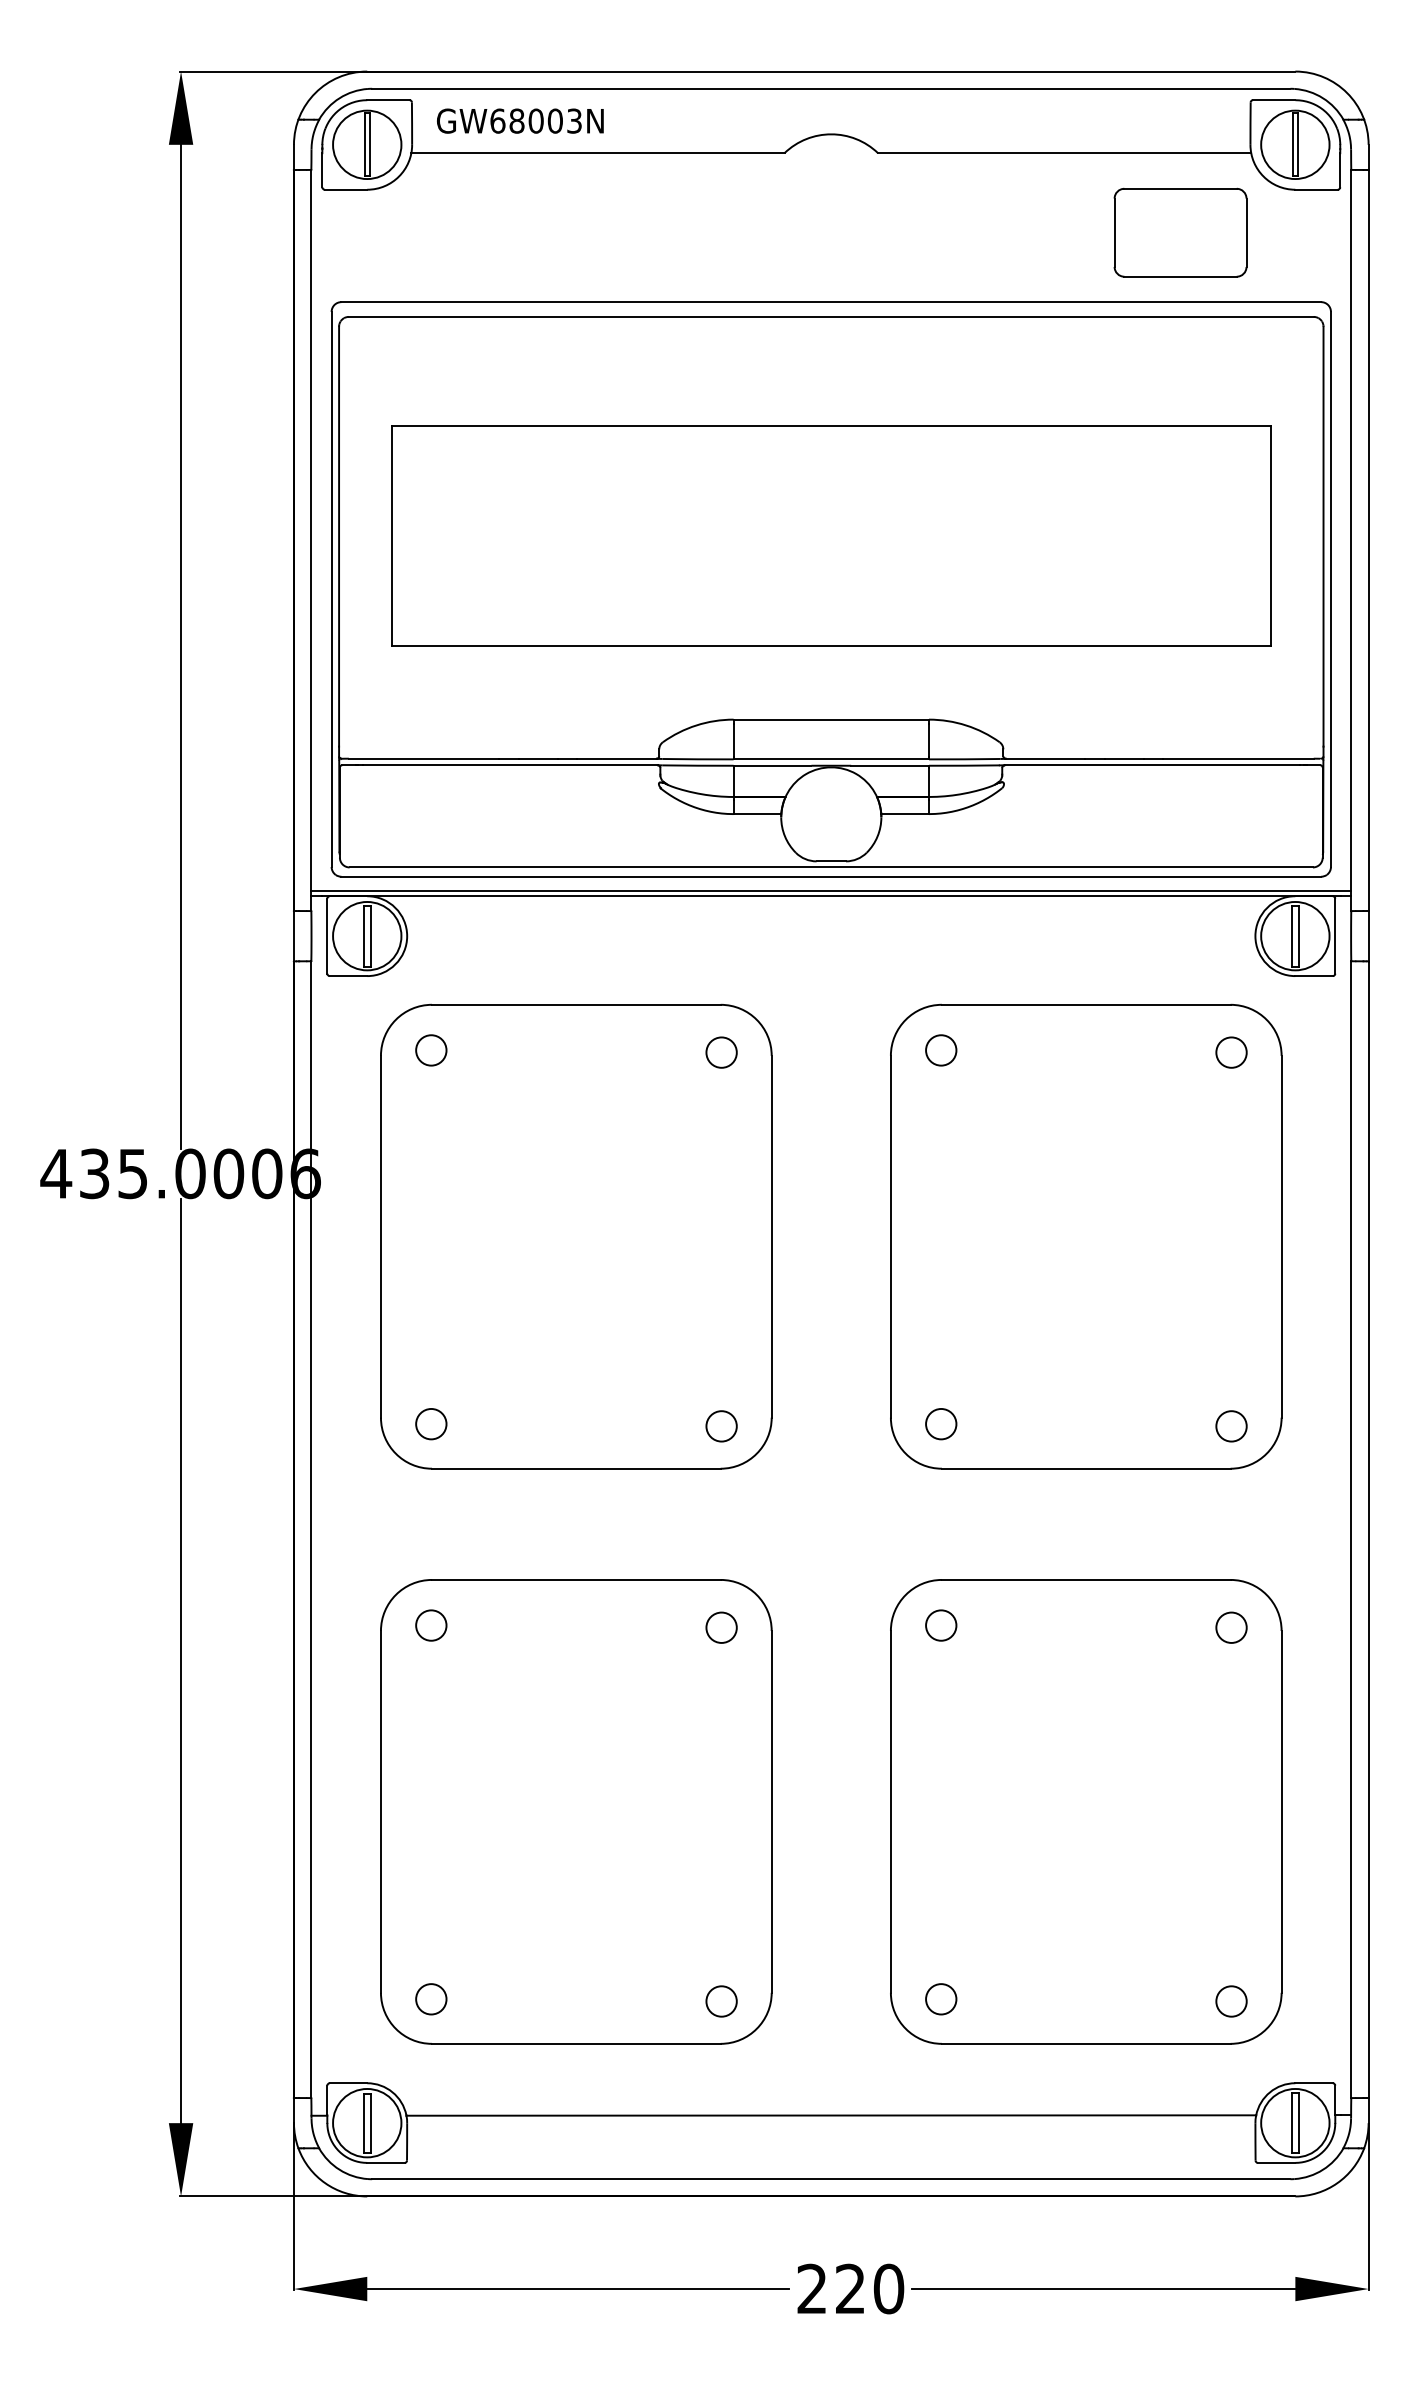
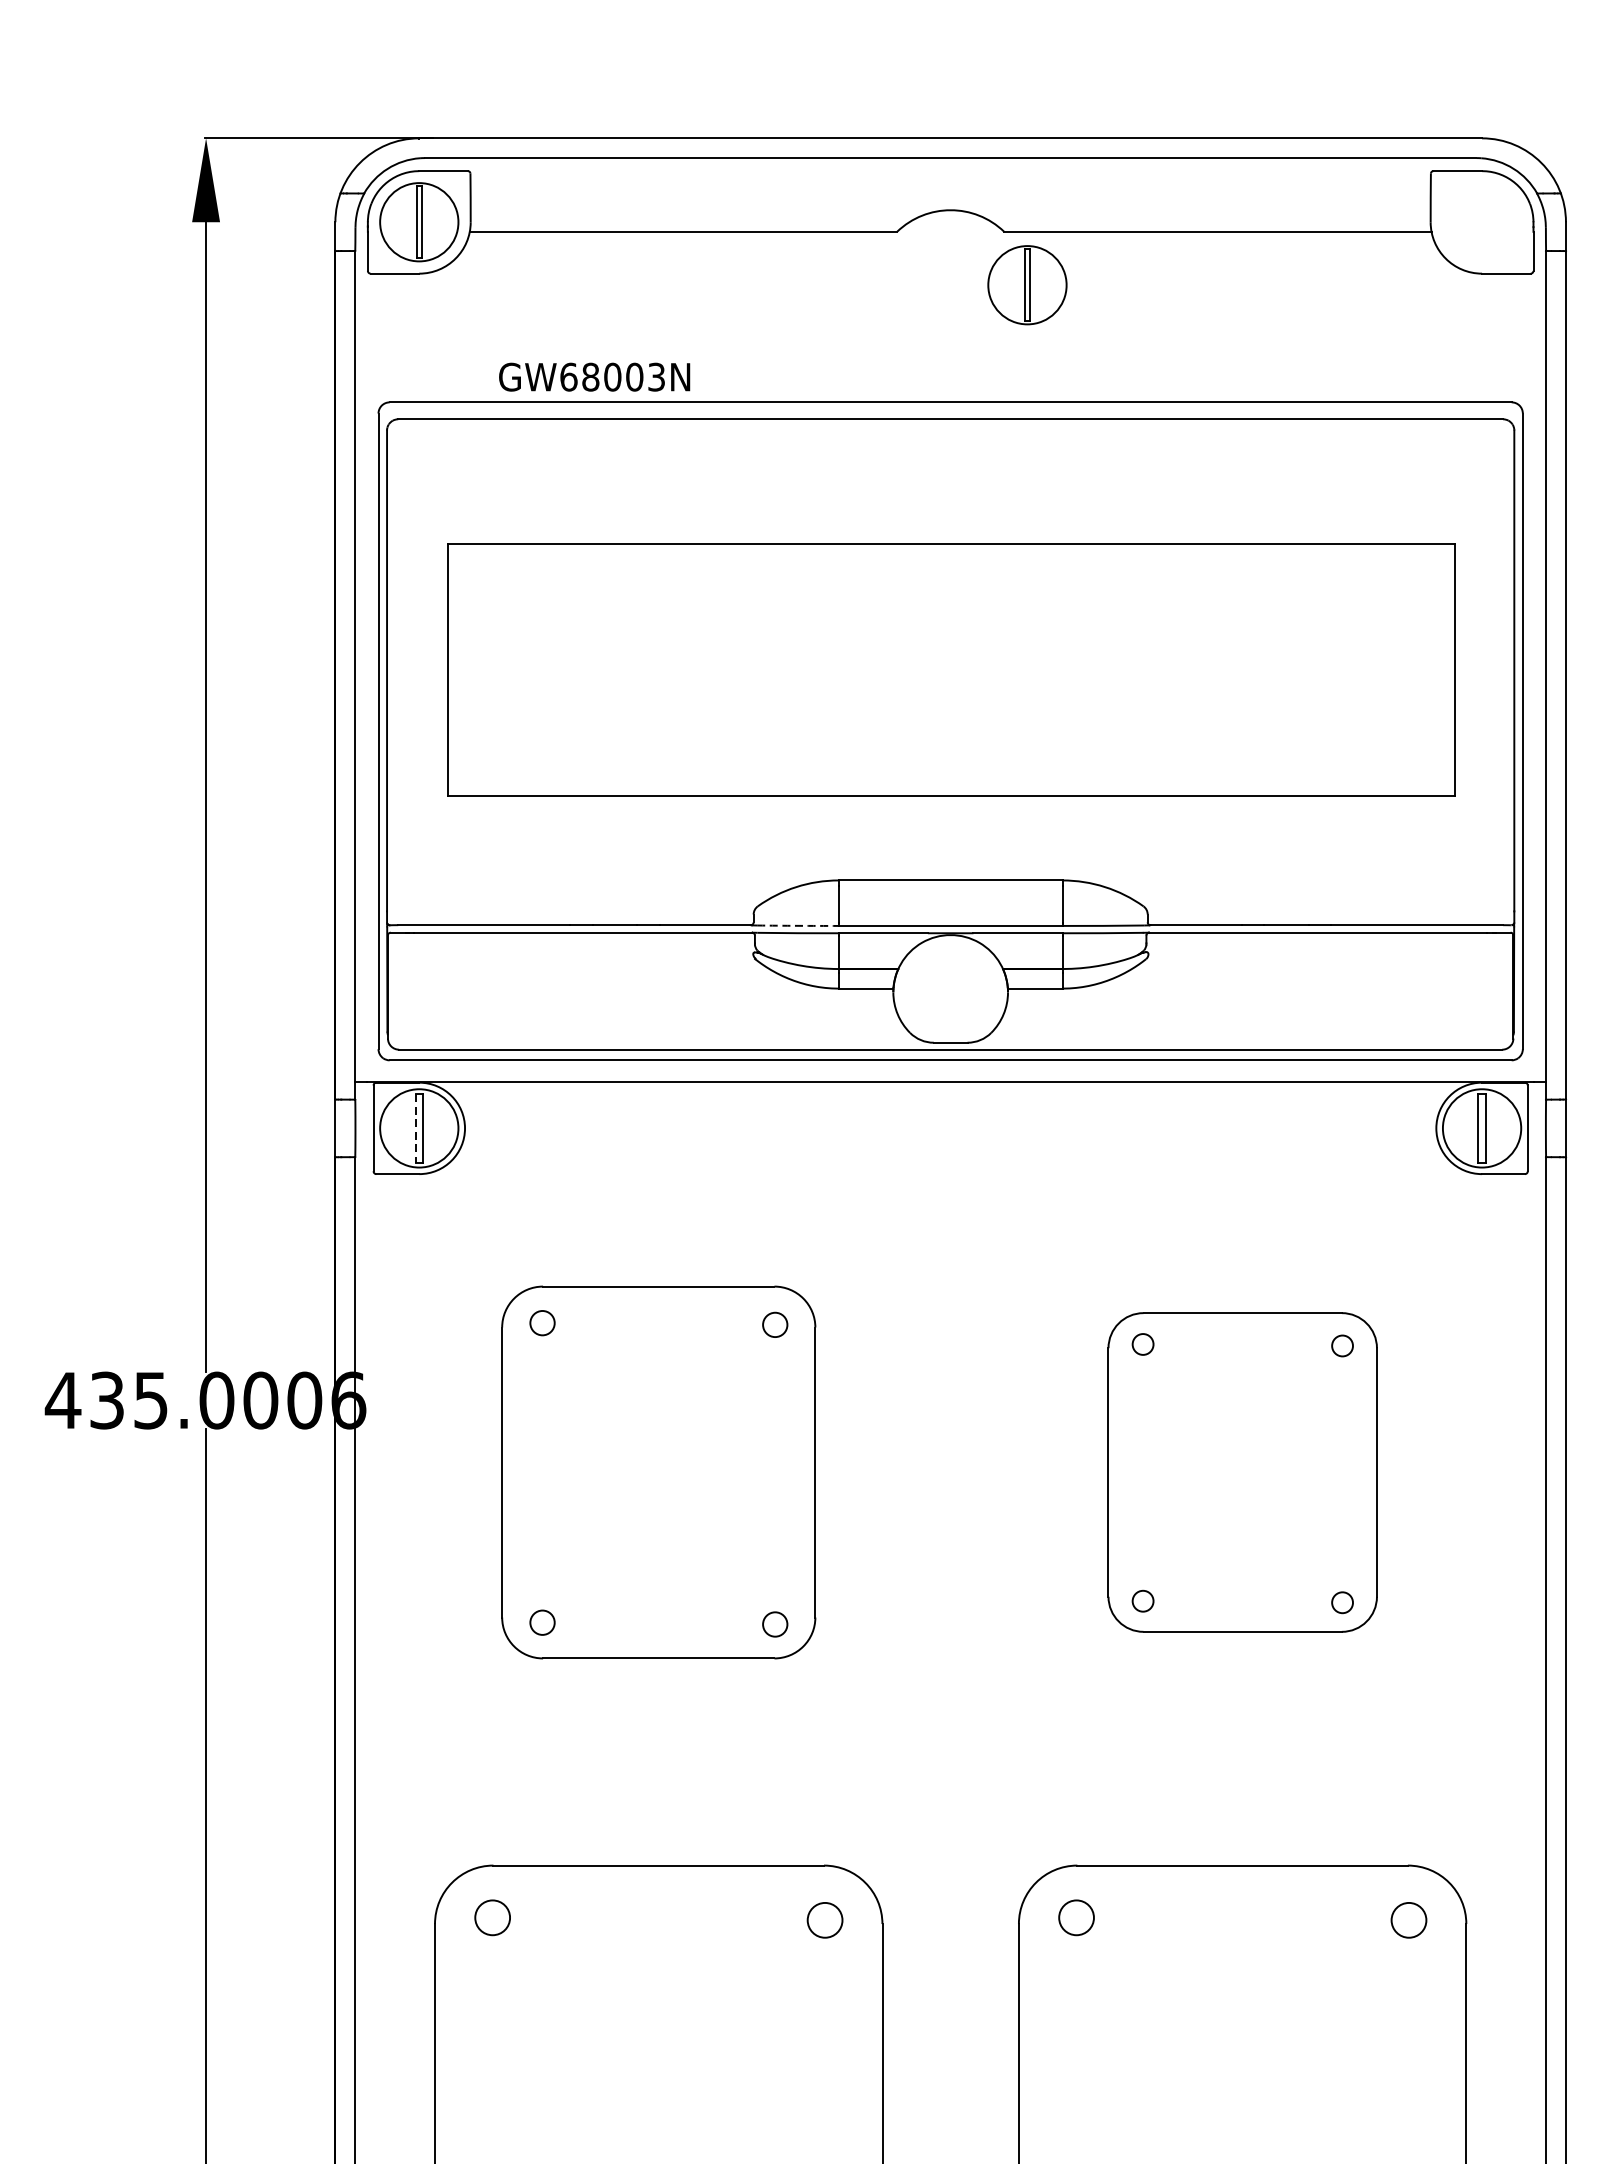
text: (520, 120) -> (594, 376), moved
part: (1295, 144) -> (1027, 284), moved
part: (1180, 232) -> (1350, 322), removed
arc: (697, 759) -> (797, 926), solid -> dashed
line: (831, 891) -> (950, 1077), removed
line: (364, 936) -> (416, 1128), solid -> dashed
part: (576, 1236) -> (658, 1472), size x0.7
part: (1086, 1236) -> (1242, 1472), size x0.6

